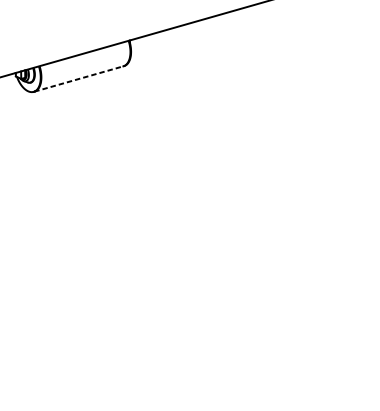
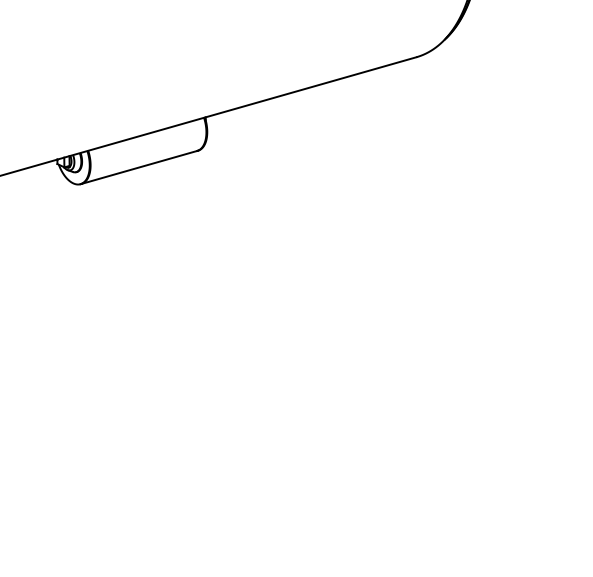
line: (79, 79) -> (139, 167), dashed -> solid

